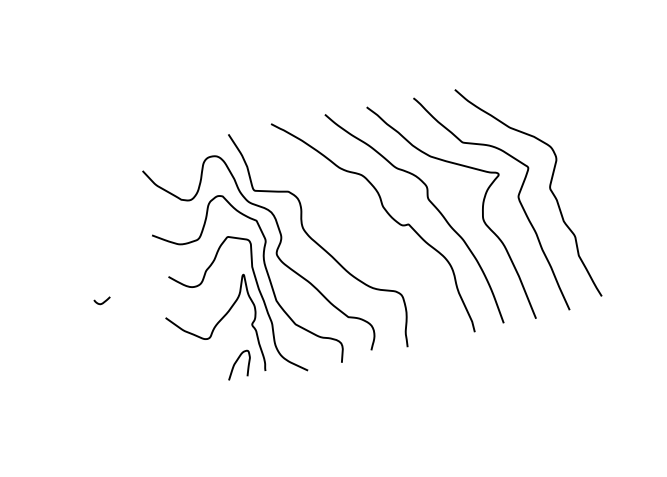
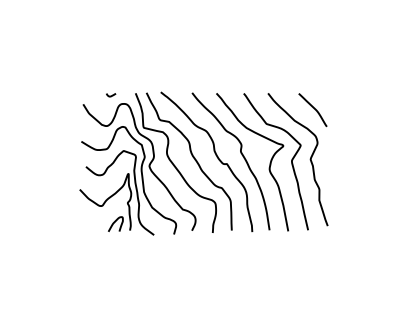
curve: (537, 100) -> (313, 108), added
curve: (347, 224) -> (192, 157), added
curve: (103, 301) -> (111, 95), moved

